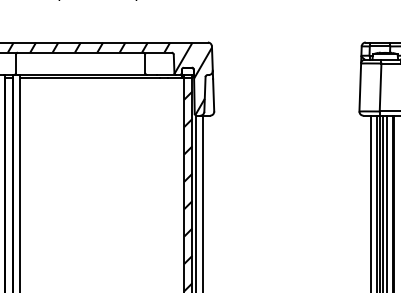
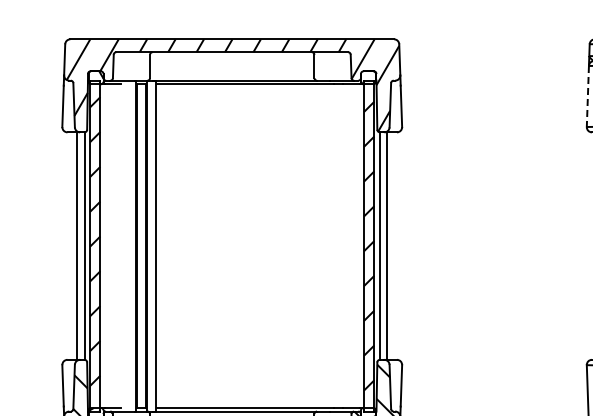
line: (359, 87) -> (587, 96), solid -> dashed

